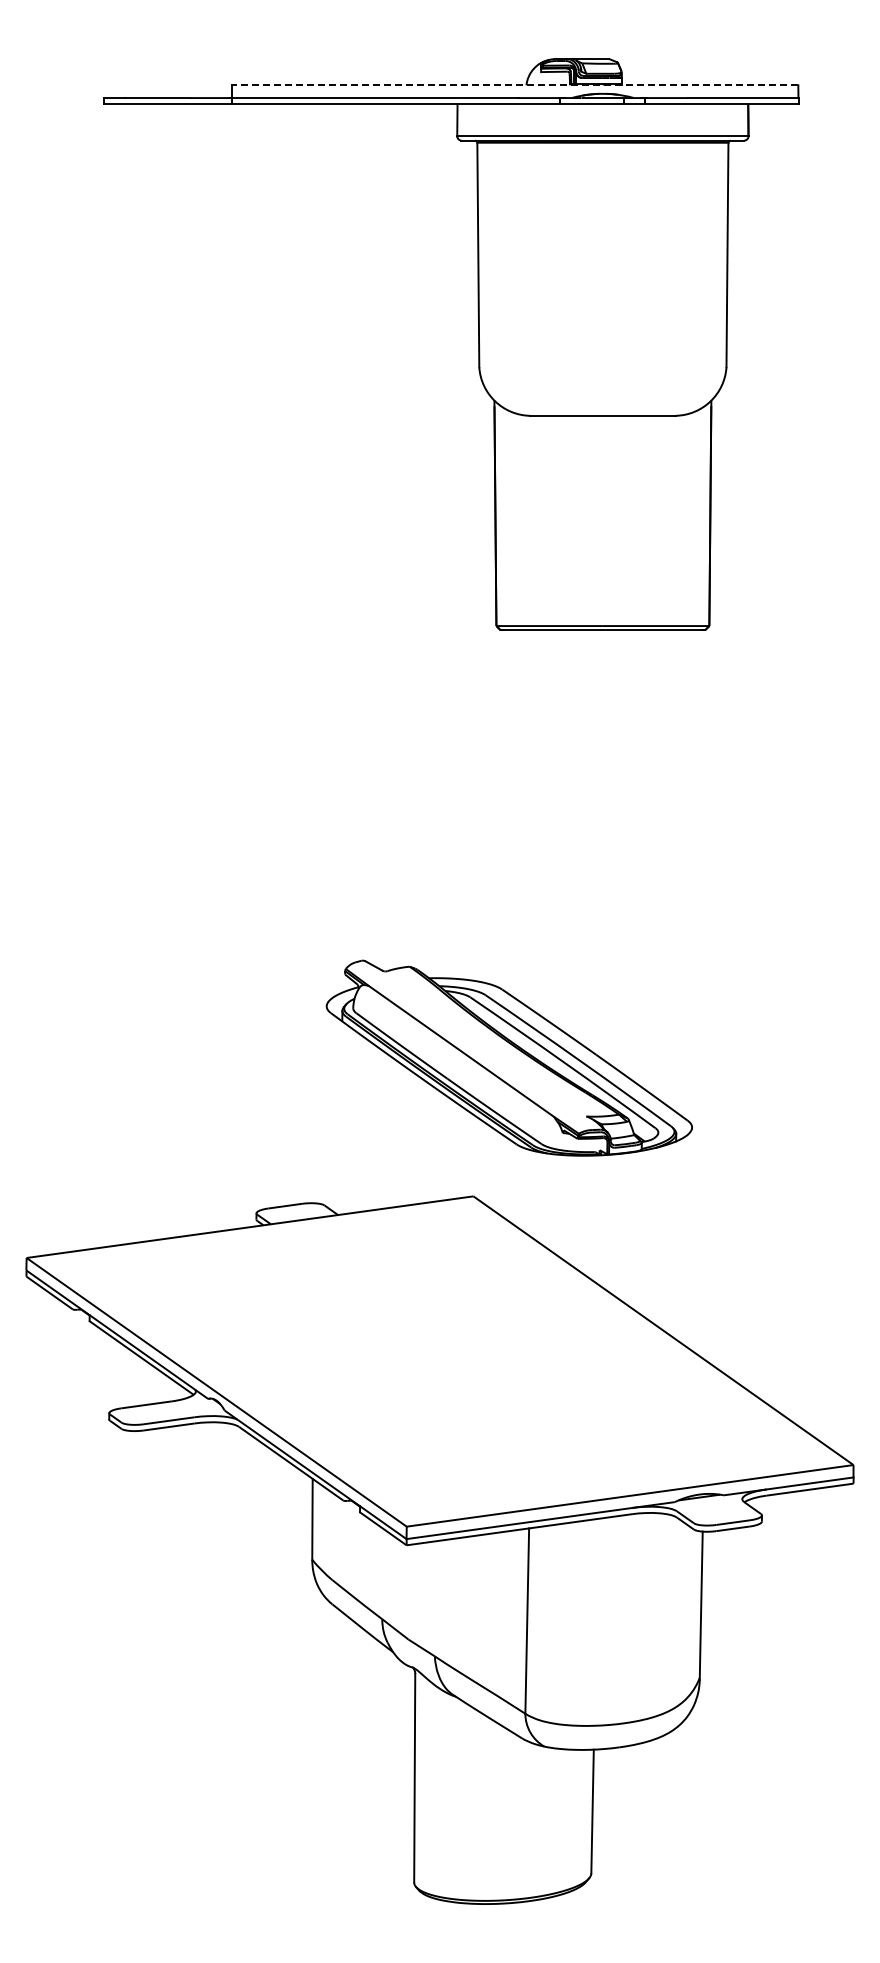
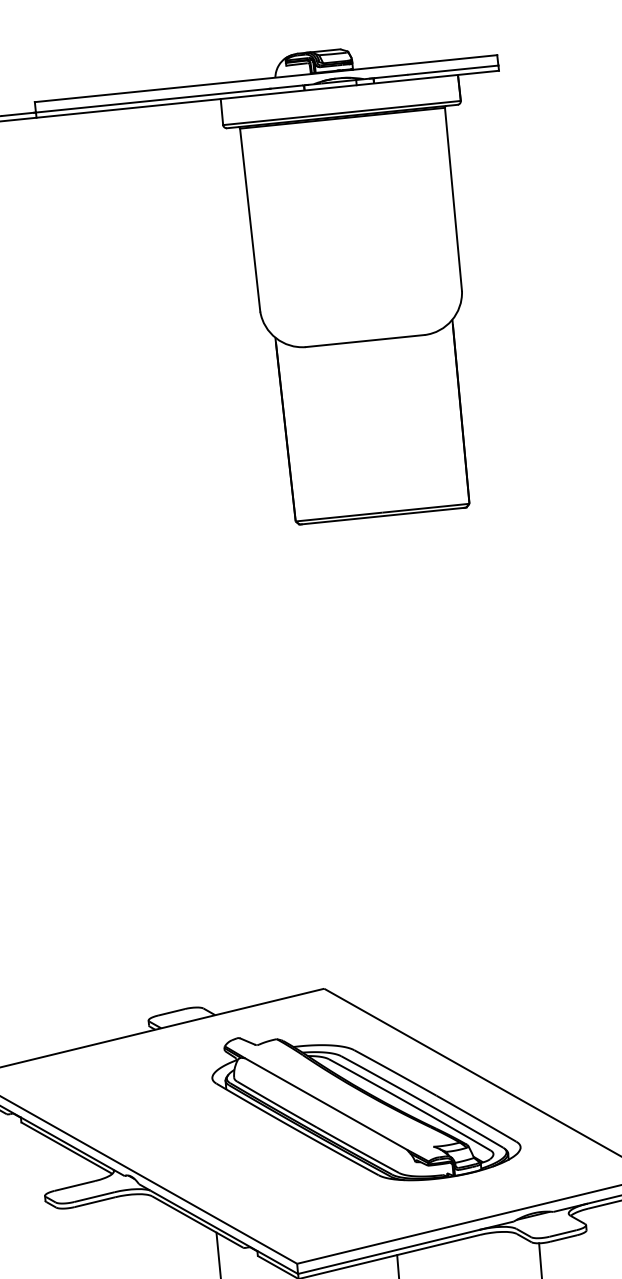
line: (514, 85) -> (265, 78), dashed -> solid
part: (508, 1057) -> (364, 1105), moved

